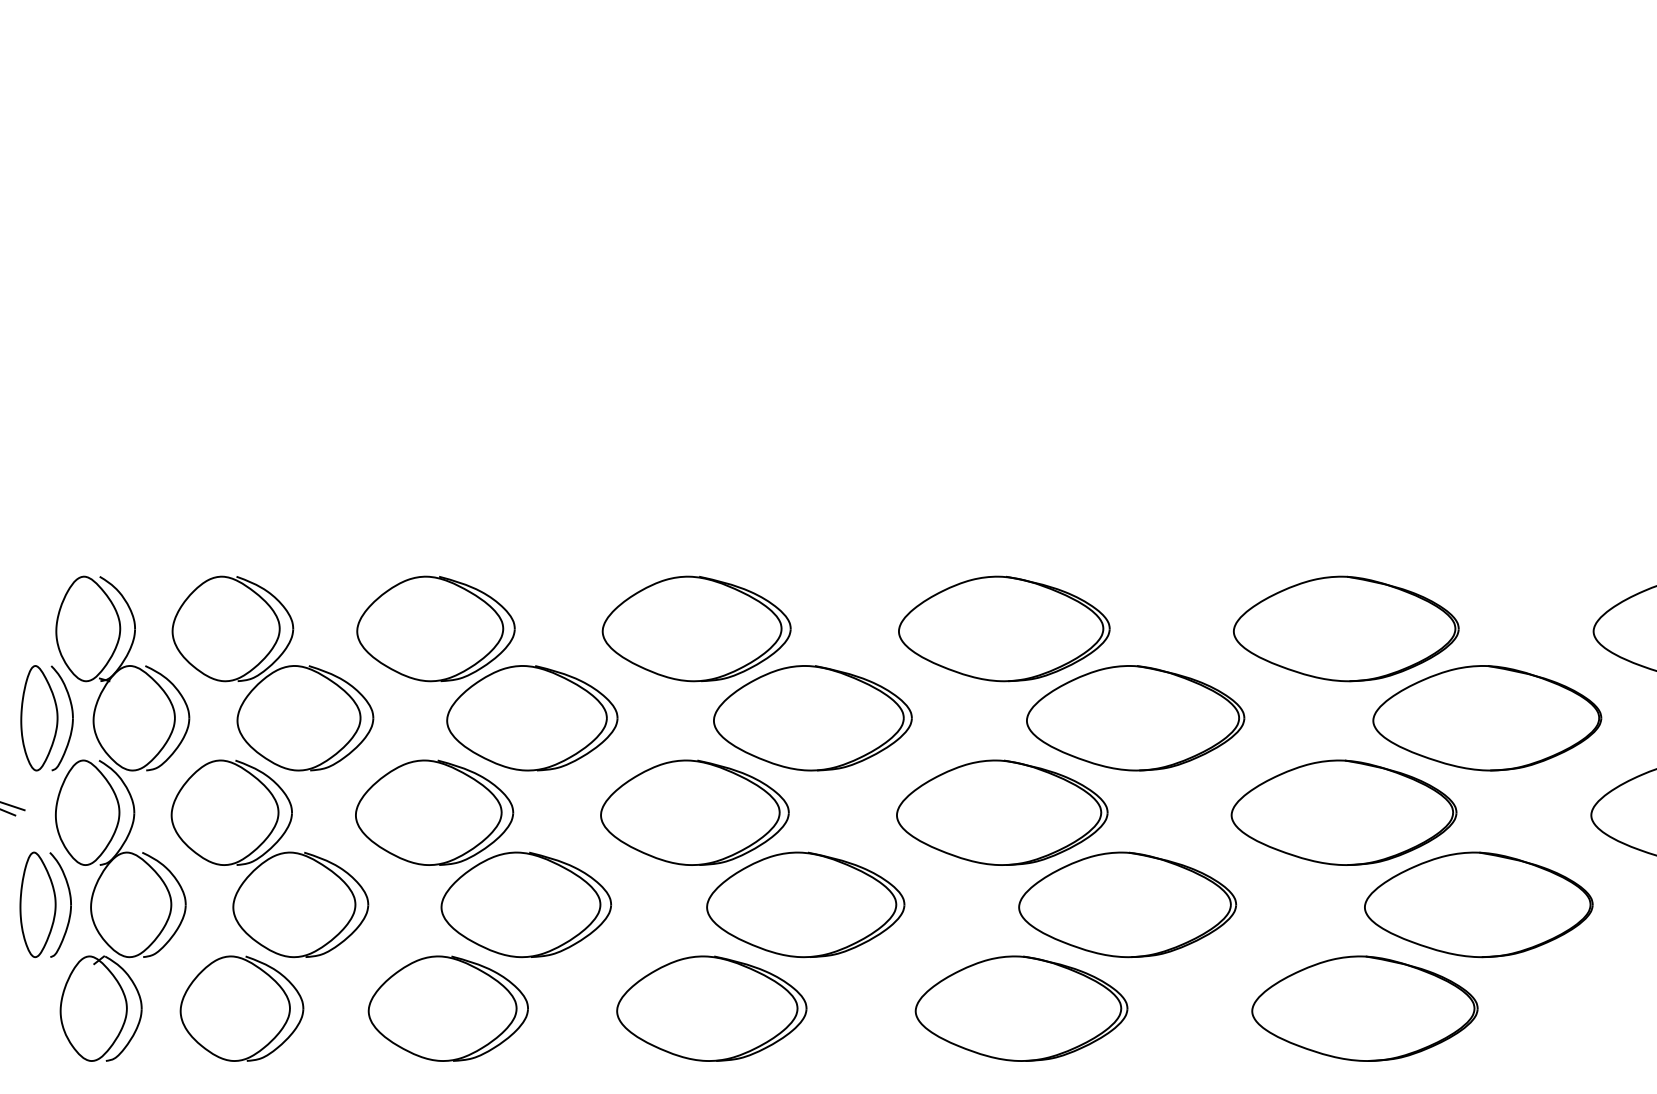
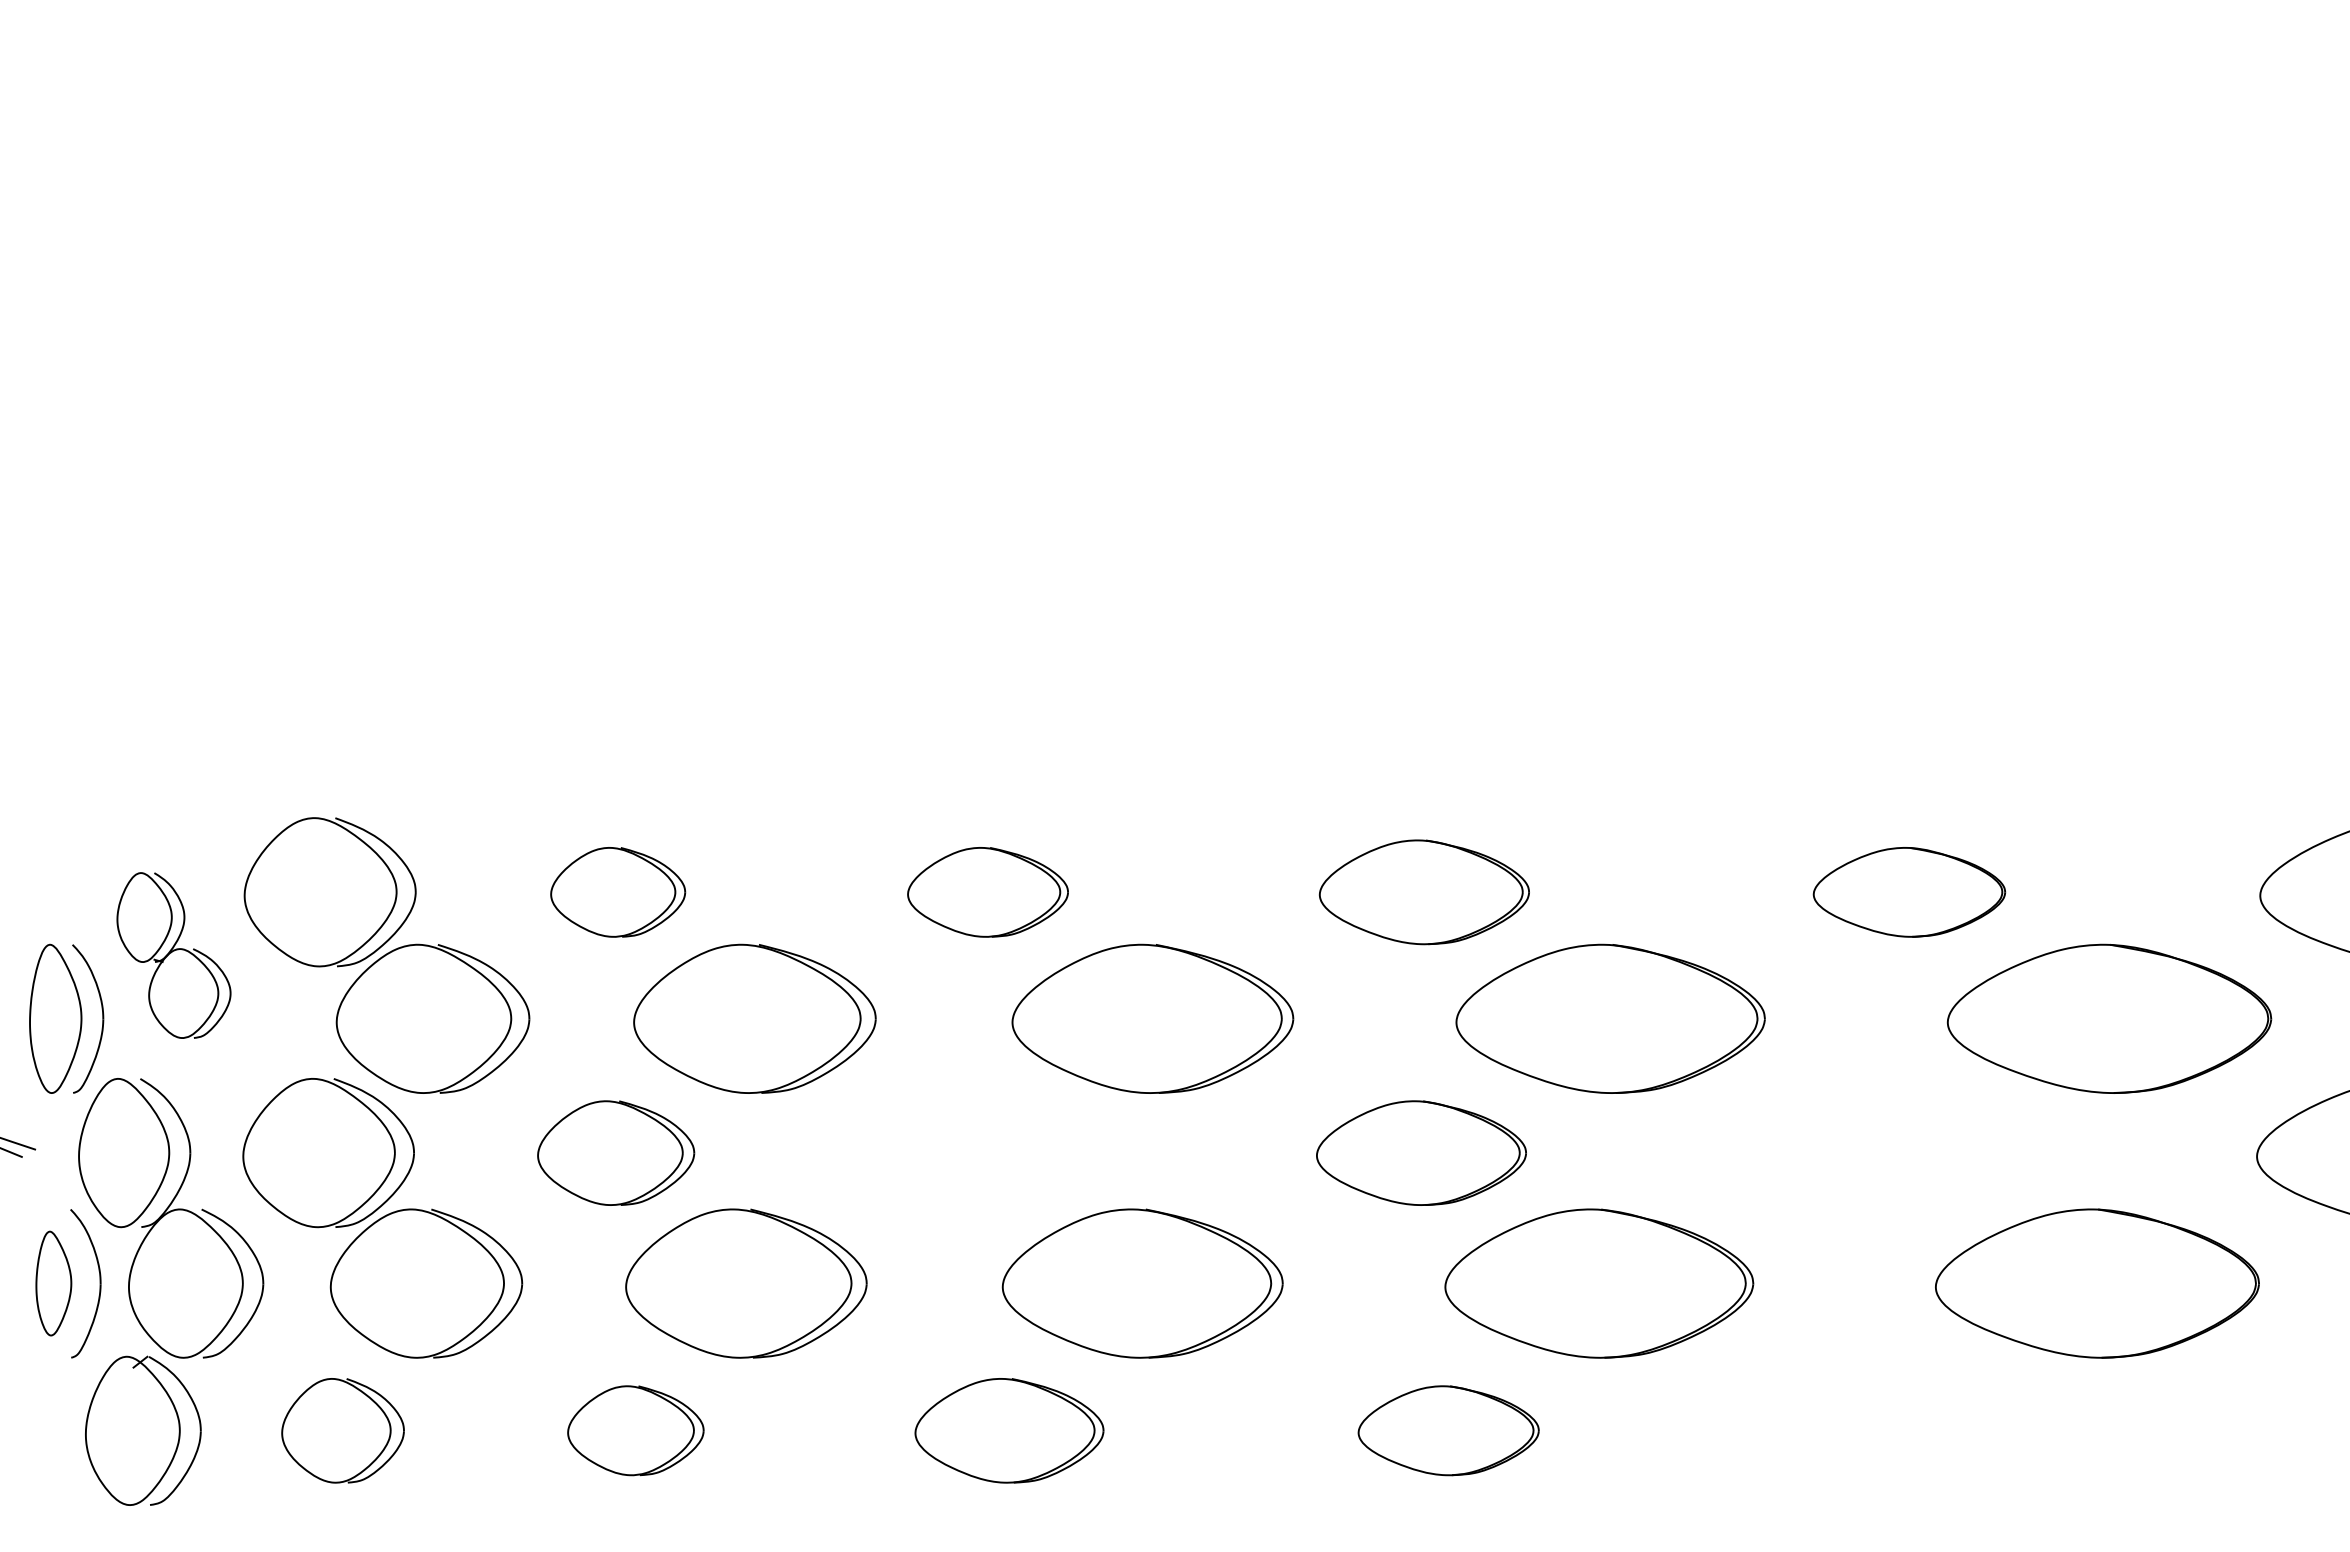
part: (435, 629) -> (617, 892), size x0.6
part: (696, 629) -> (987, 892), size x0.6
part: (1004, 629) -> (1424, 892), size x0.7
part: (1346, 629) -> (1909, 892), size x0.6
part: (122, 673) -> (173, 955), size x0.6
part: (434, 813) -> (615, 1153), size x0.7
part: (694, 813) -> (985, 1153), removed
part: (1002, 813) -> (1421, 1153), size x0.7
part: (1344, 813) -> (1906, 1153), removed
part: (37, 904) -> (53, 1283), size x0.7
part: (241, 1008) -> (342, 1430), size x0.7
part: (448, 1008) -> (635, 1430), size x0.6
part: (711, 1008) -> (1009, 1430), size x0.7
part: (1021, 1008) -> (1448, 1430), size x0.6
part: (1364, 1008) -> (1935, 1430), removed

